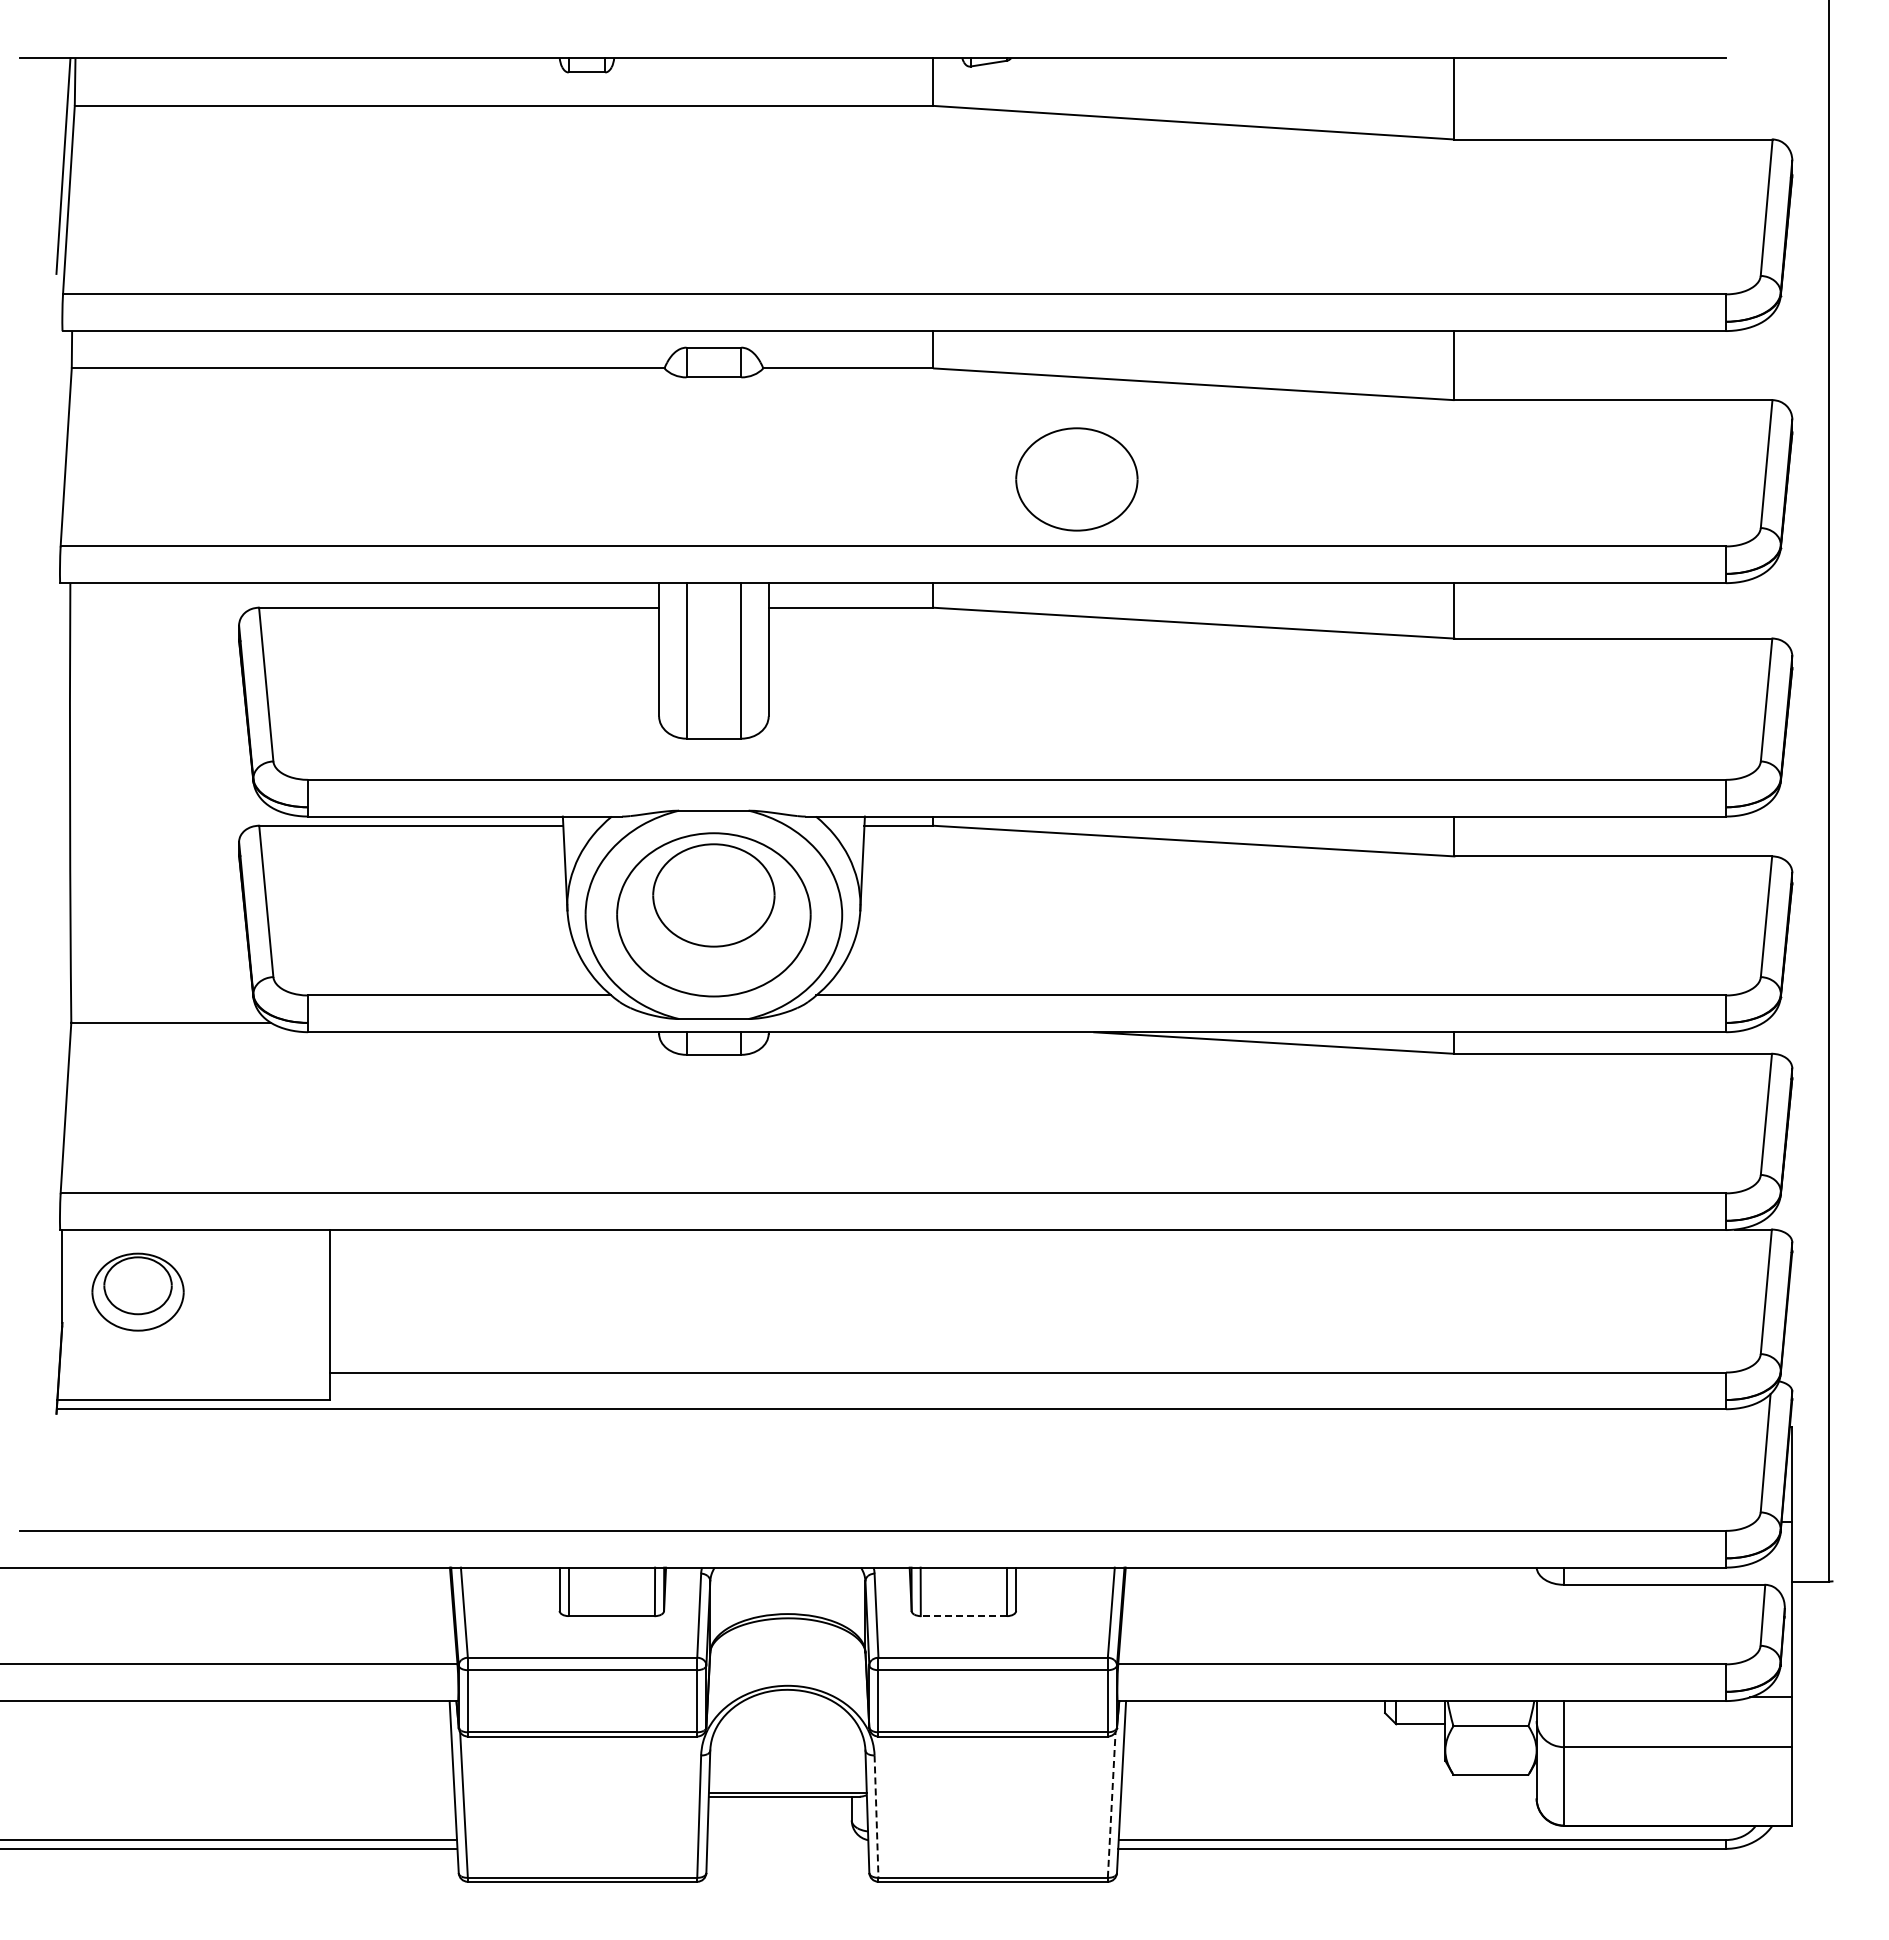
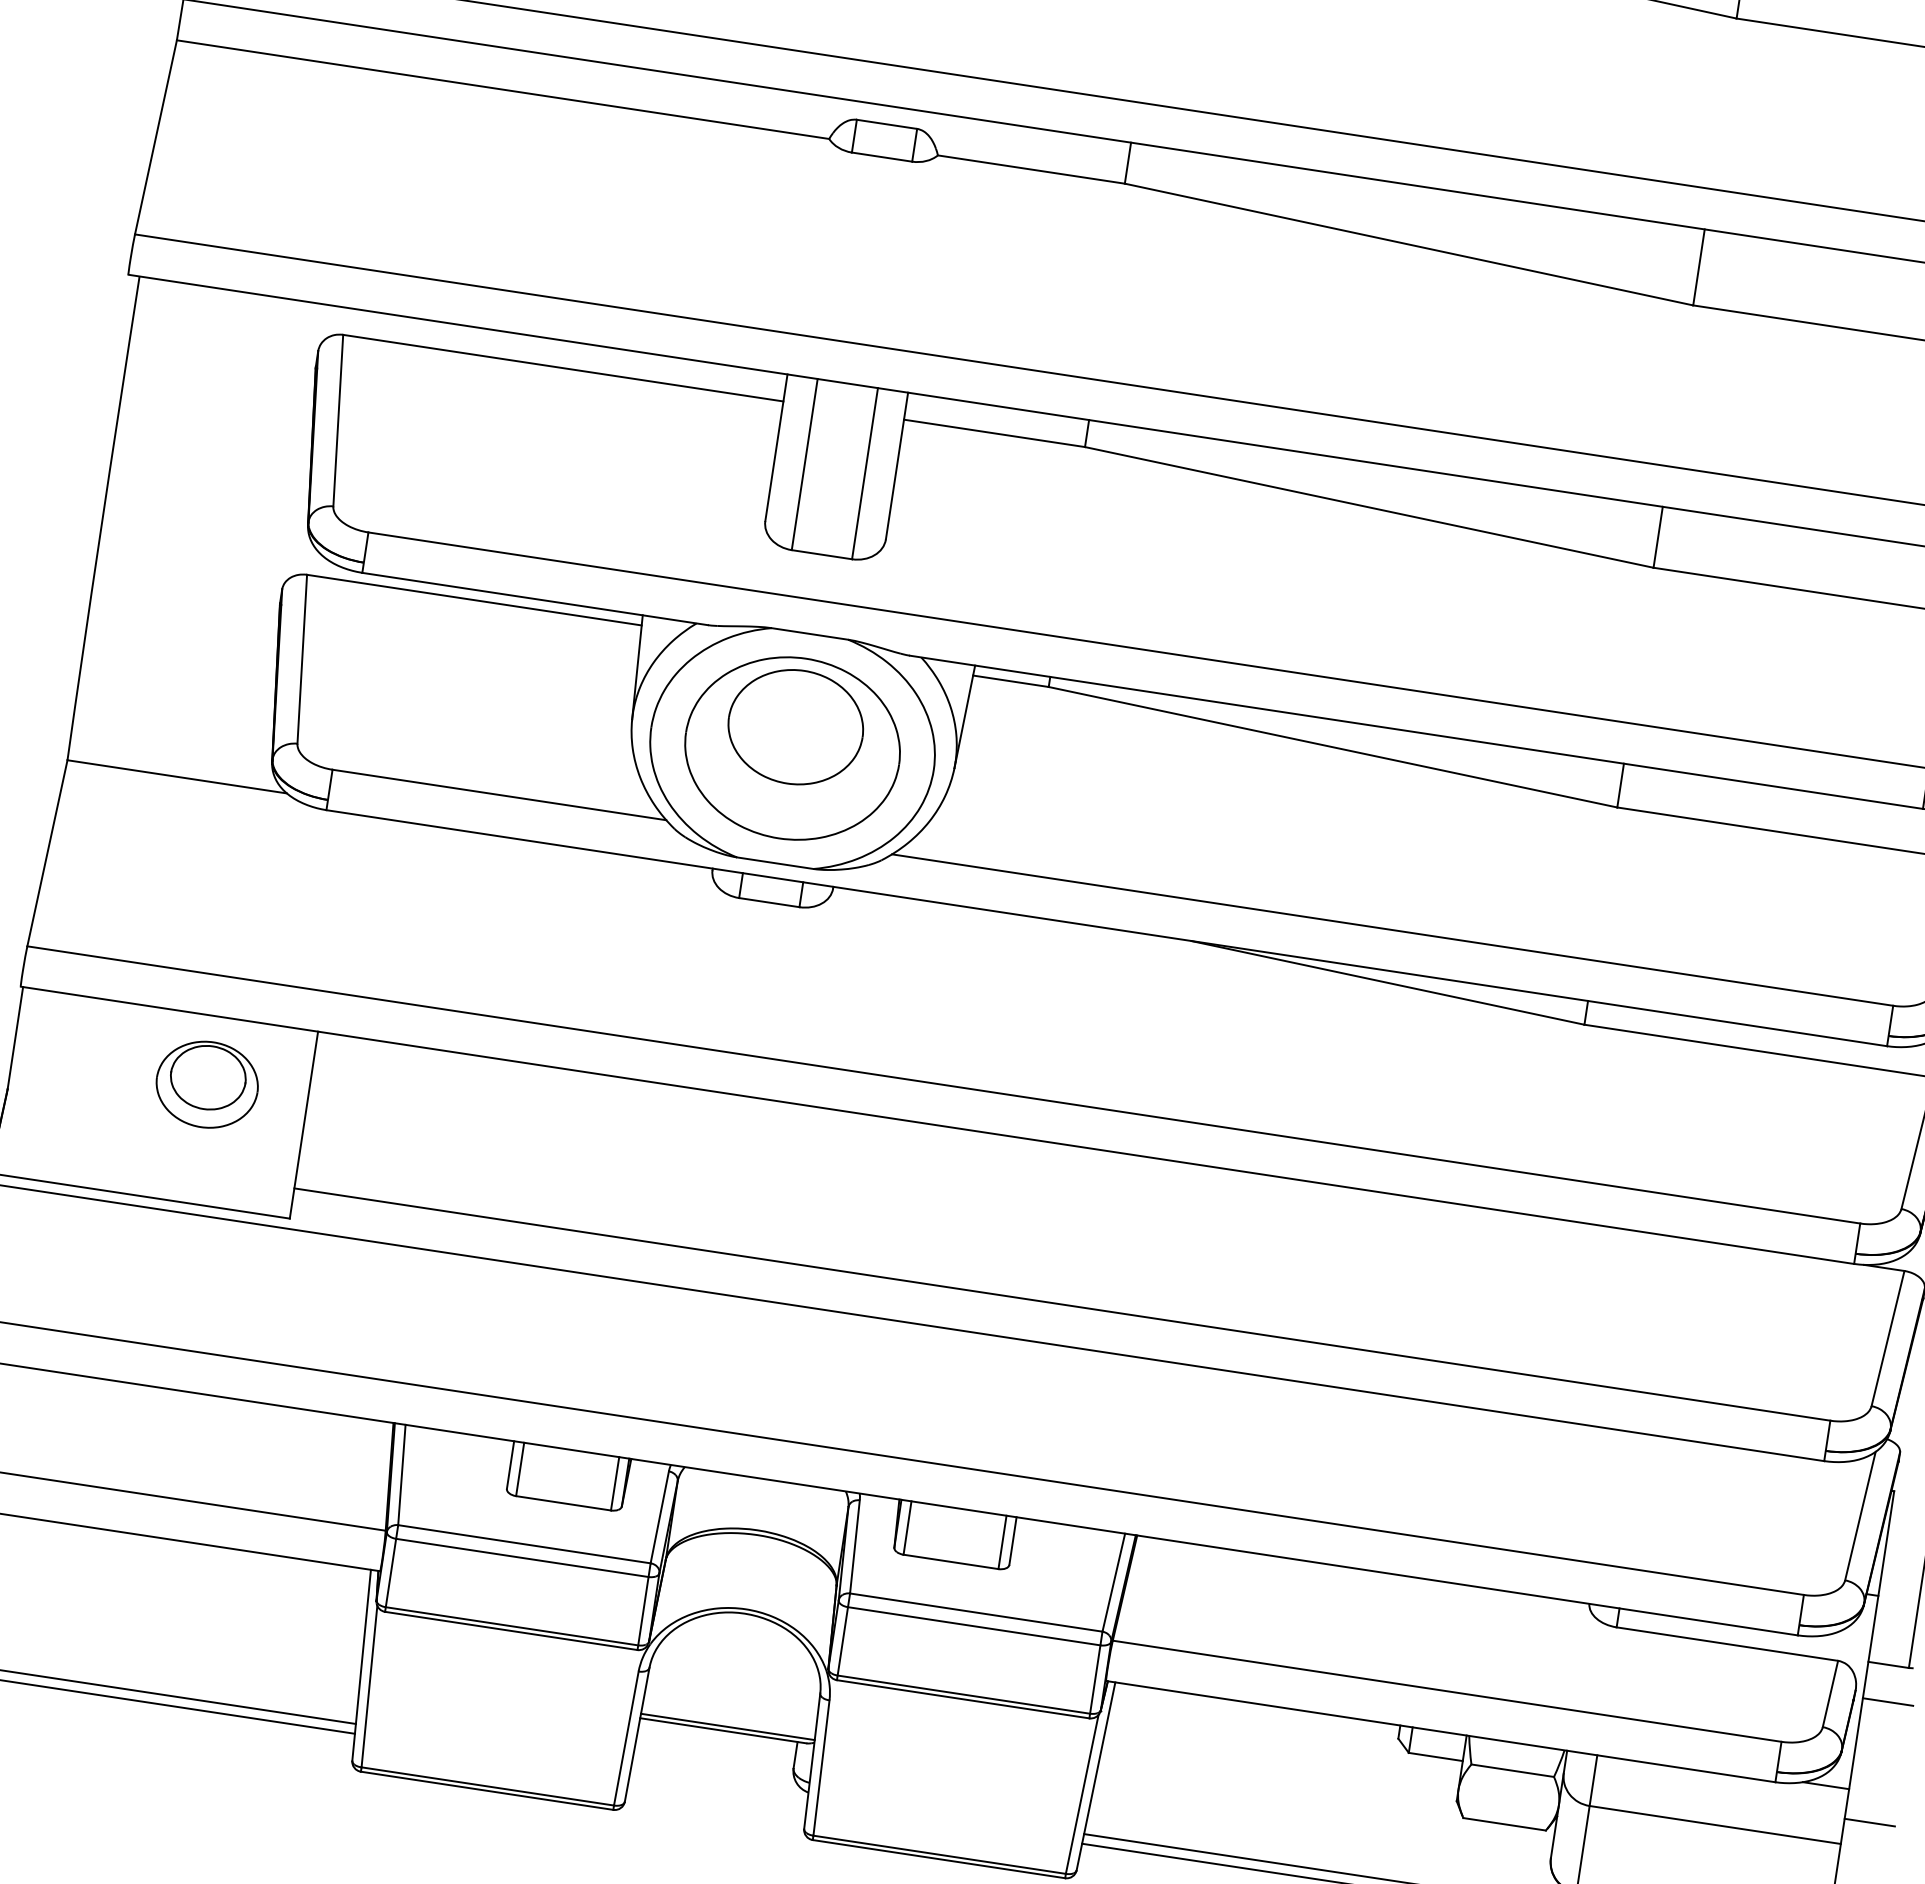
part: (1076, 479) -> (1264, 329), removed
part: (137, 1291) -> (206, 1083), moved
line: (1814, 1614) -> (1887, 1701), added
line: (963, 1616) -> (950, 1562), dashed -> solid
line: (1814, 1724) -> (1869, 1822), added
line: (1111, 1805) -> (1081, 1794), dashed -> solid
line: (876, 1817) -> (821, 1768), dashed -> solid

